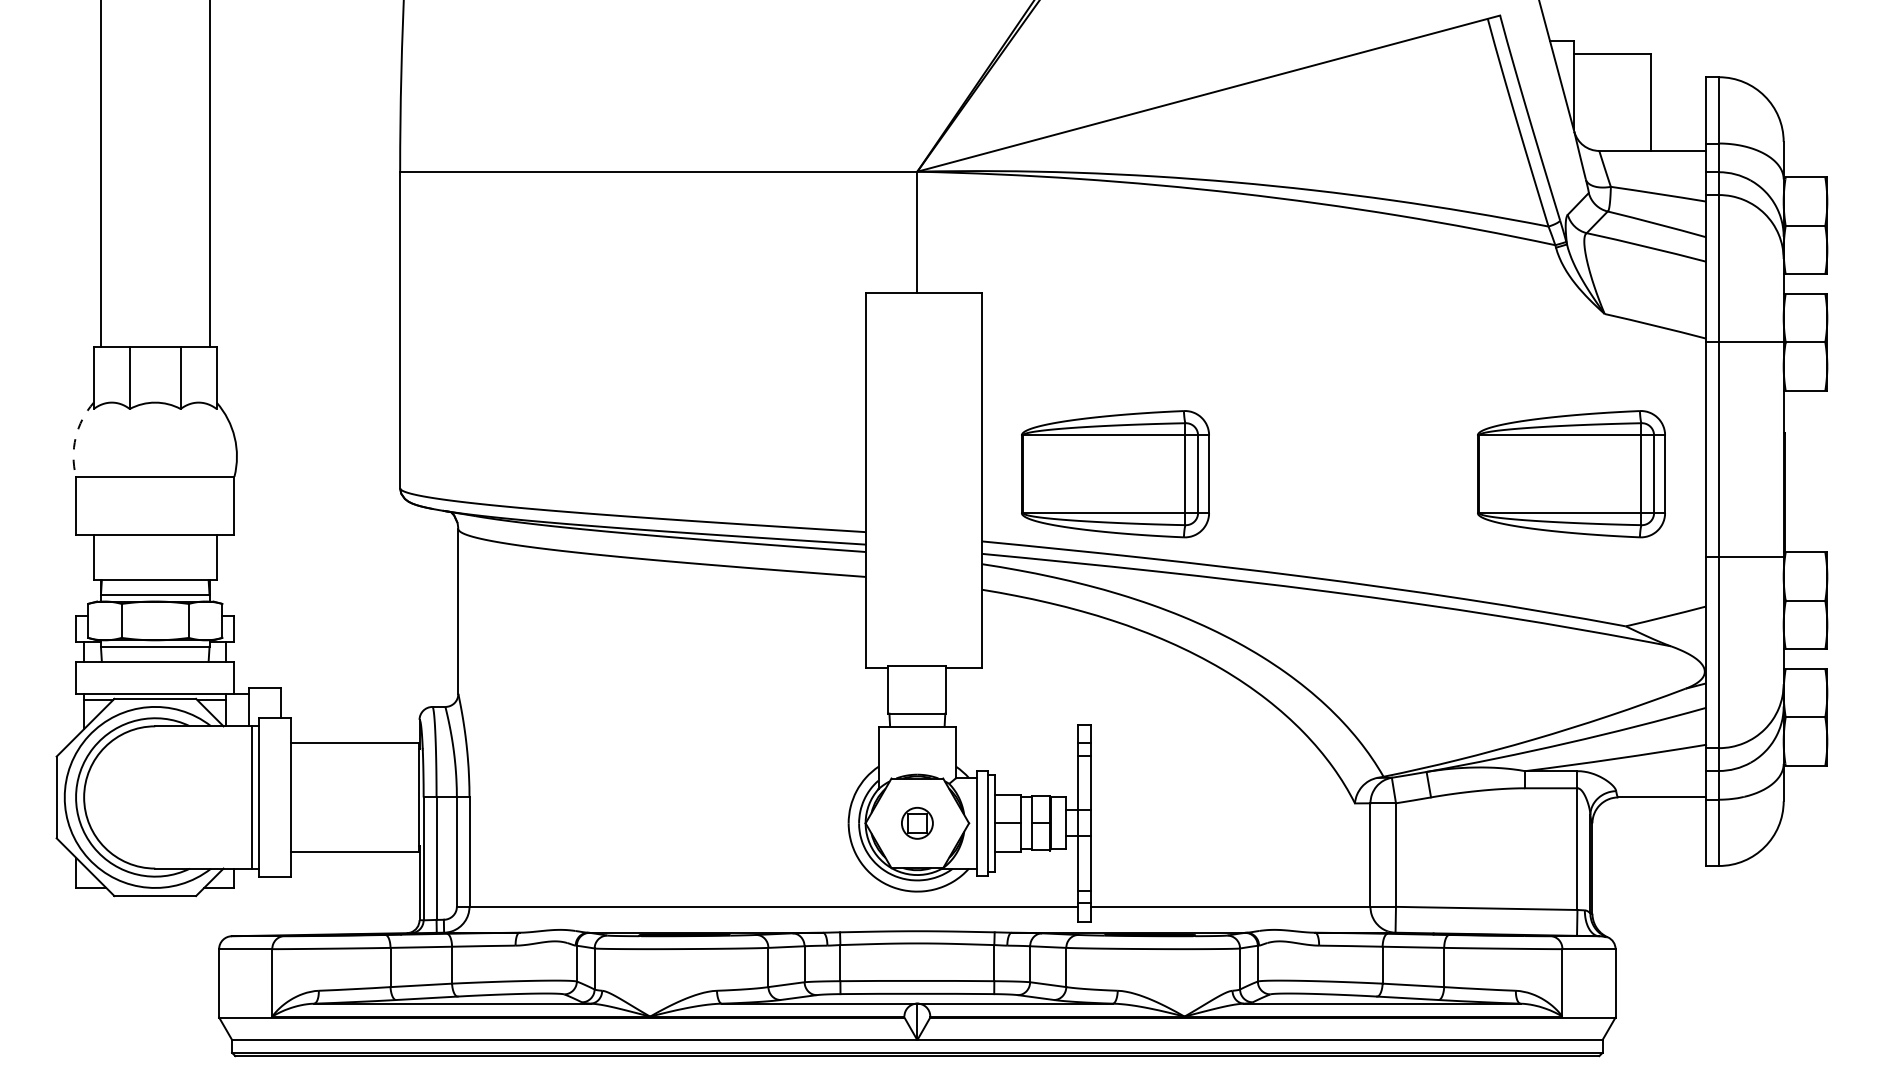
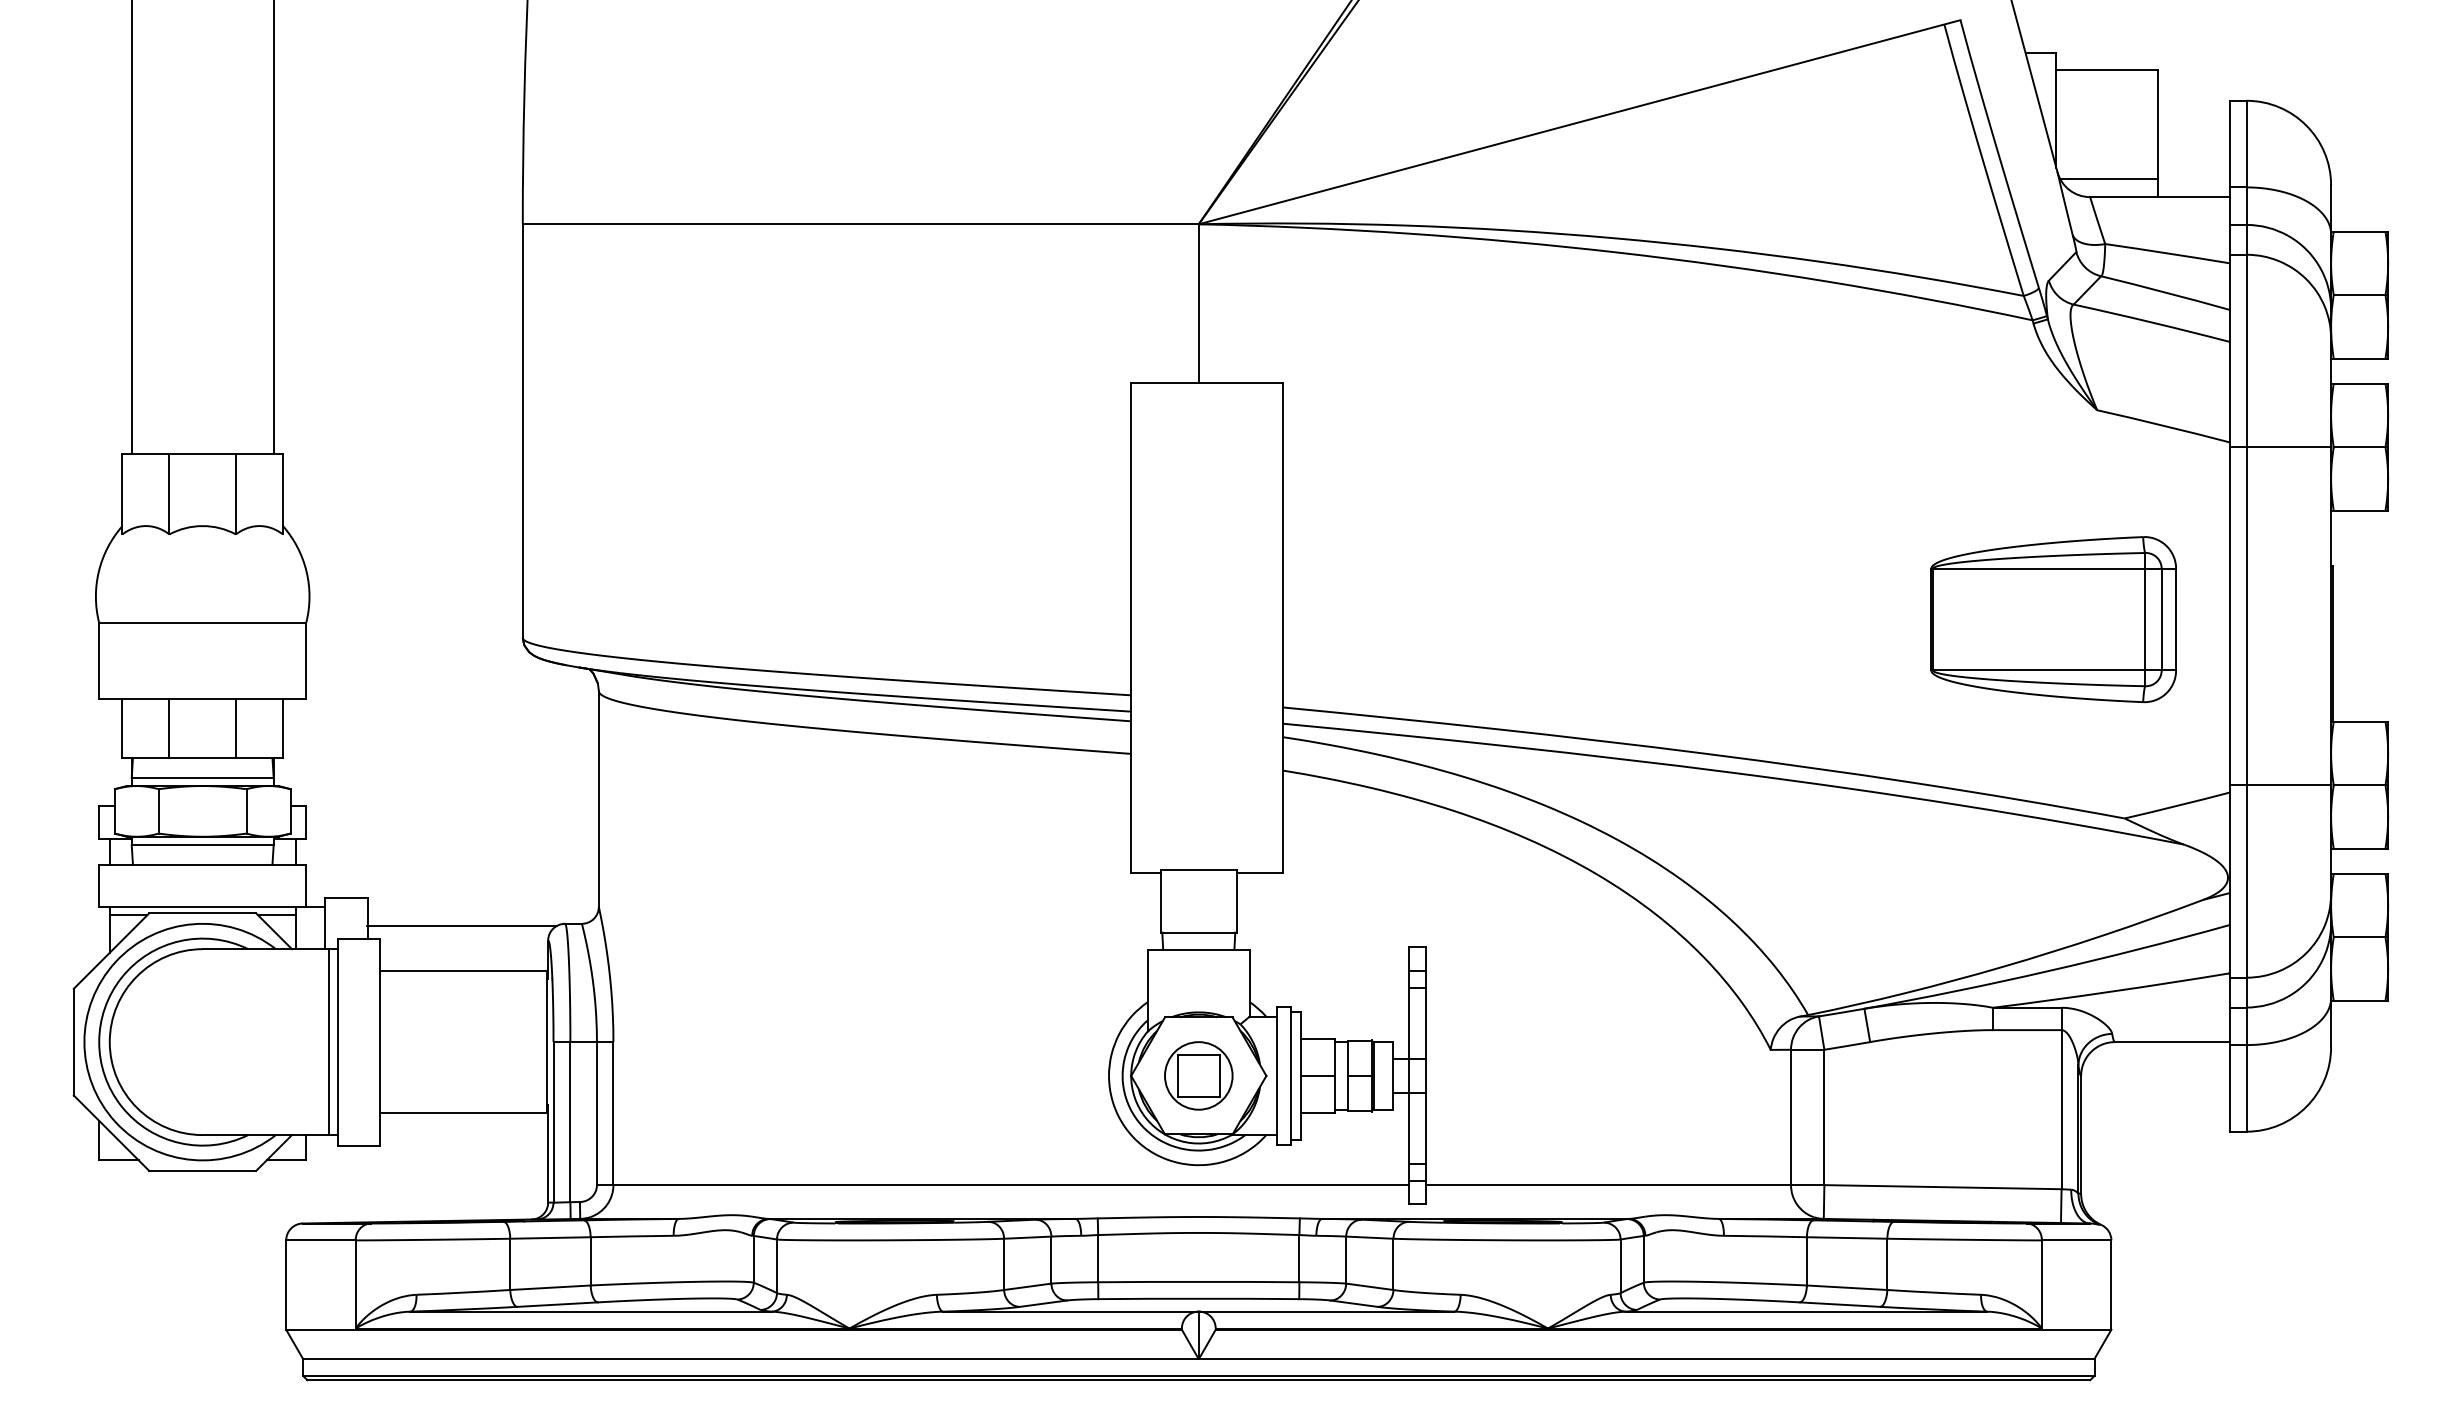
line: (1613, 137) -> (2108, 179), added
arc: (75, 437) -> (98, 571), dashed -> solid
part: (1115, 474) -> (1457, 619), removed
line: (1744, 556) -> (2280, 785), moved
line: (129, 557) -> (169, 728), added
line: (180, 557) -> (235, 728), added
line: (353, 708) -> (461, 926), added
part: (917, 822) -> (1198, 1075), size x1.67

